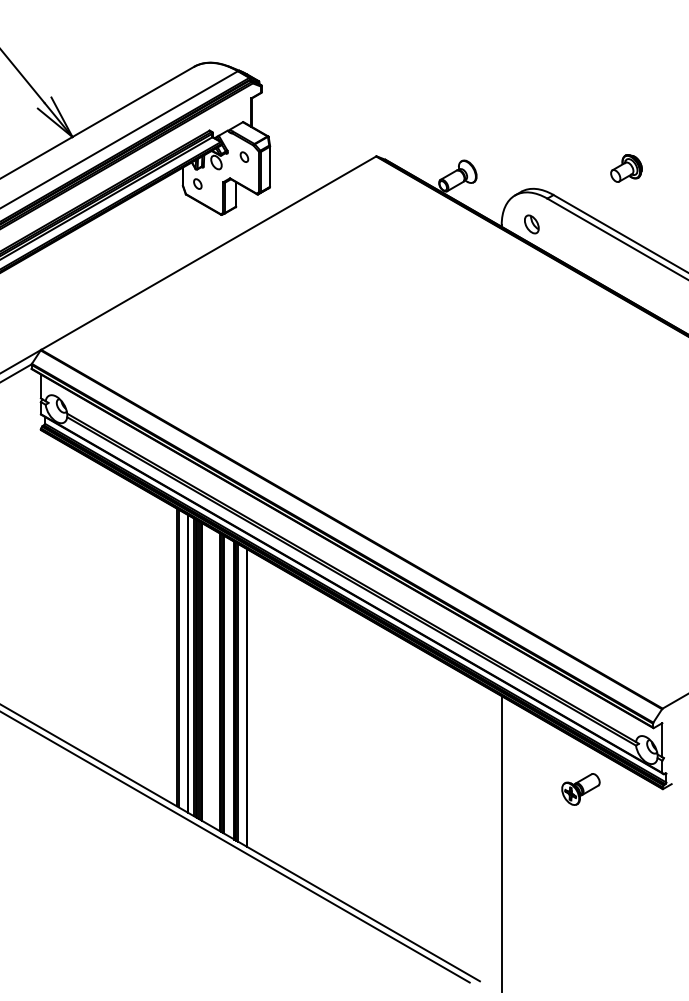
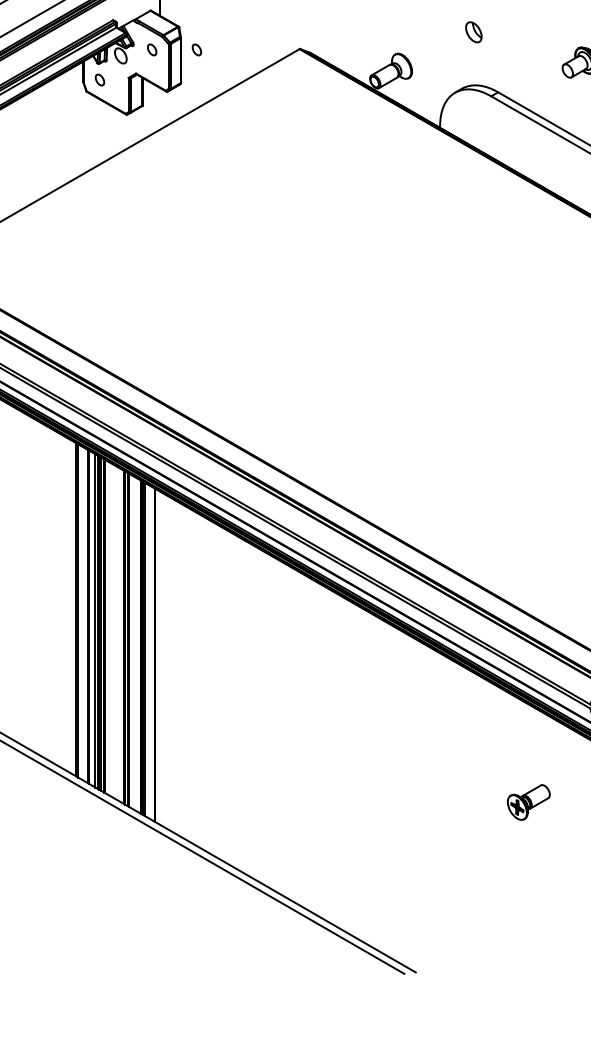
part: (284, 156) -> (196, 49), added
part: (531, 224) -> (473, 32), moved
part: (580, 789) -> (528, 802), moved
line: (501, 844) -> (439, 819), removed

